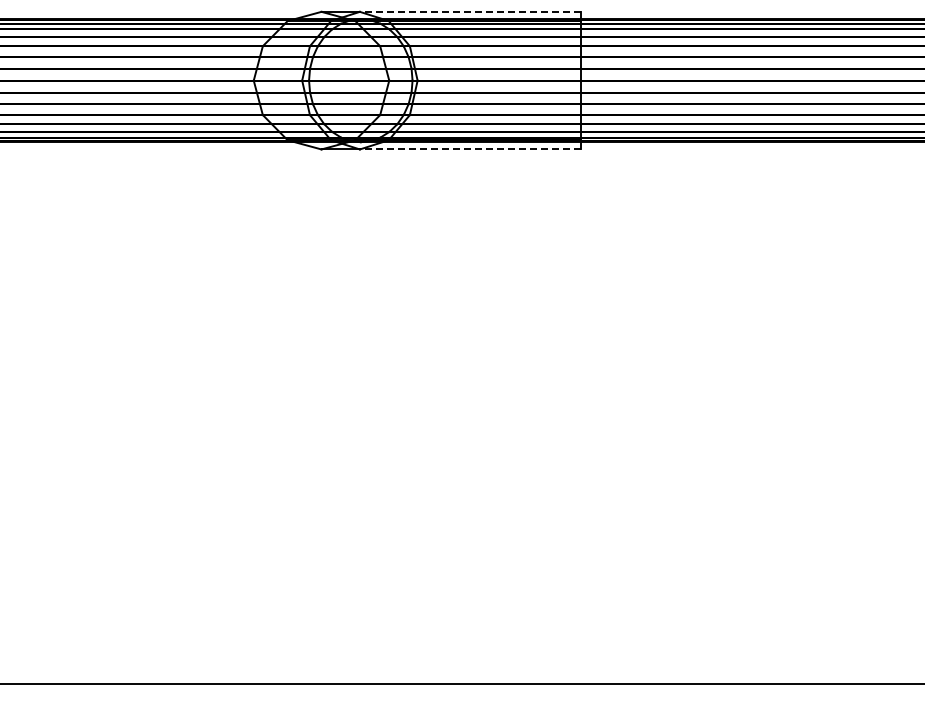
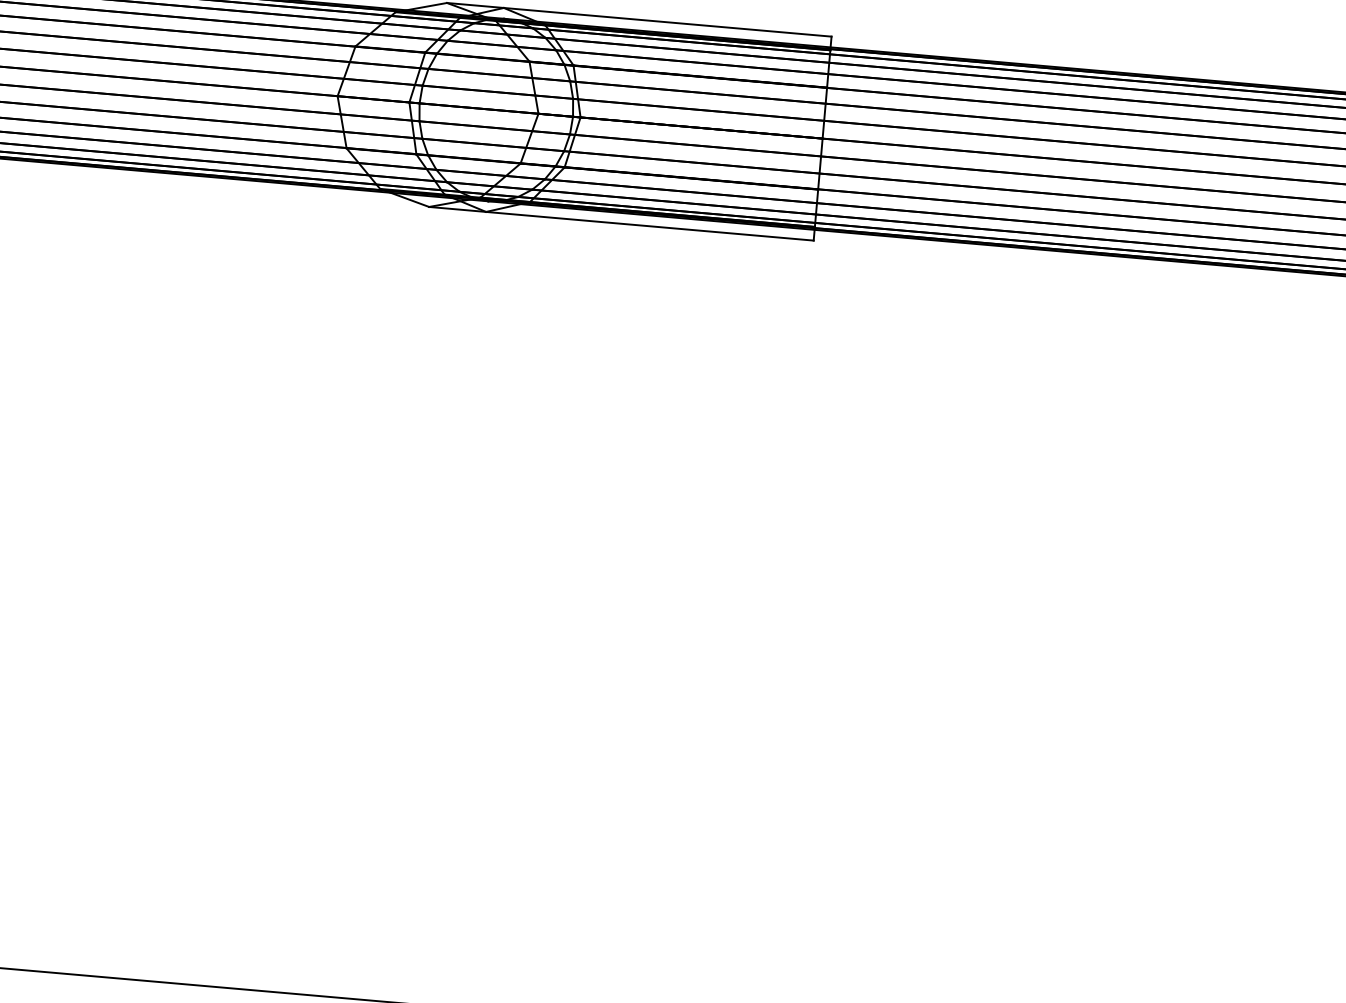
line: (470, 11) -> (667, 21), dashed -> solid
line: (470, 149) -> (649, 226), dashed -> solid

